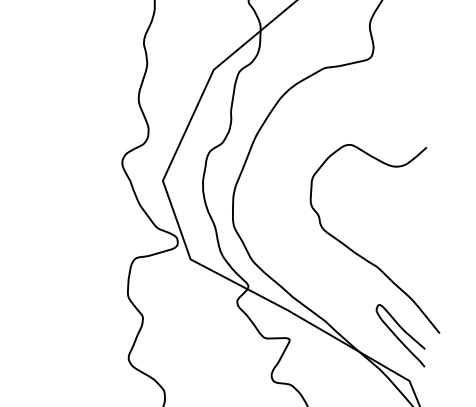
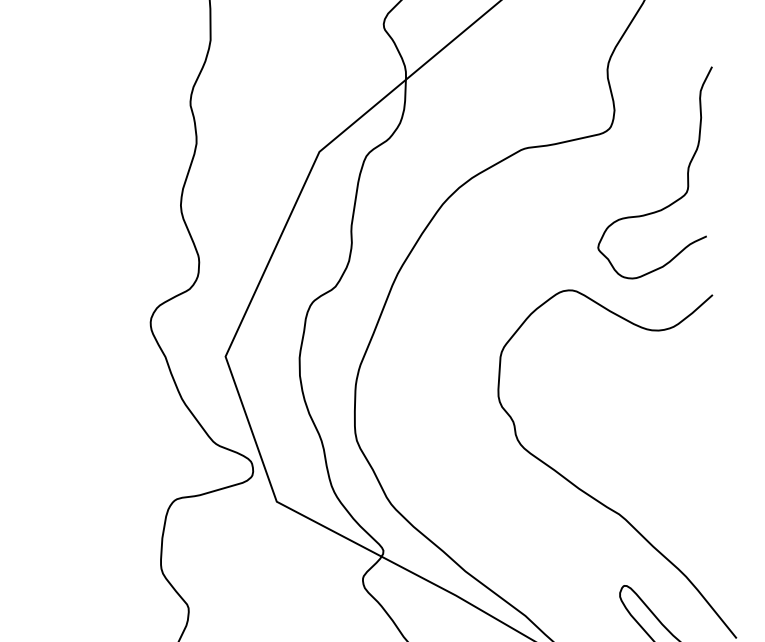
curve: (412, 81) -> (686, 173), added

